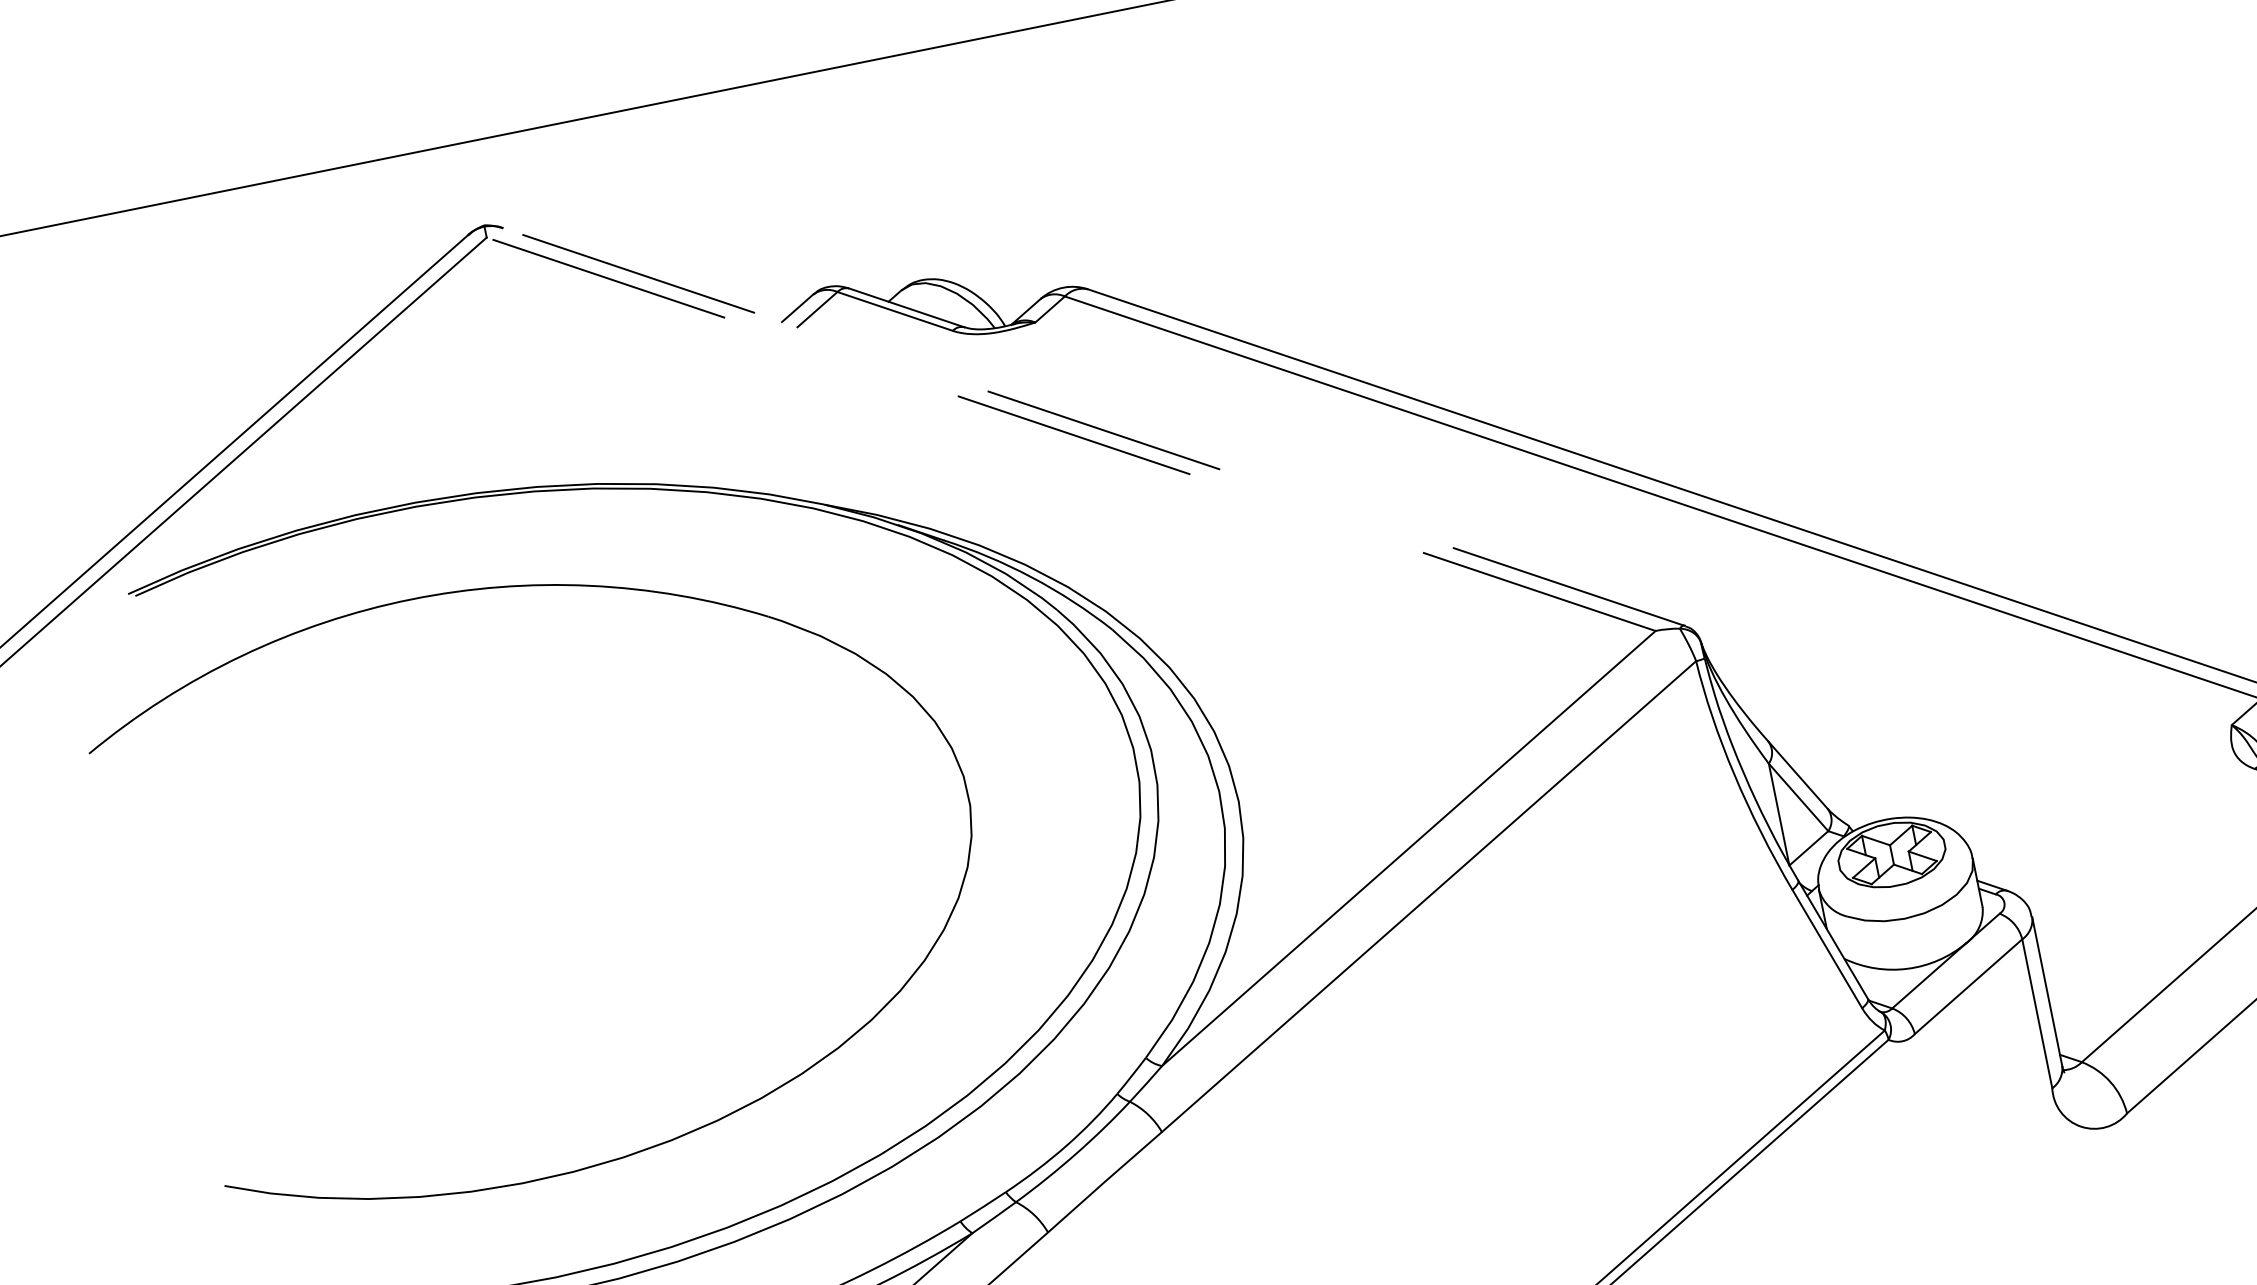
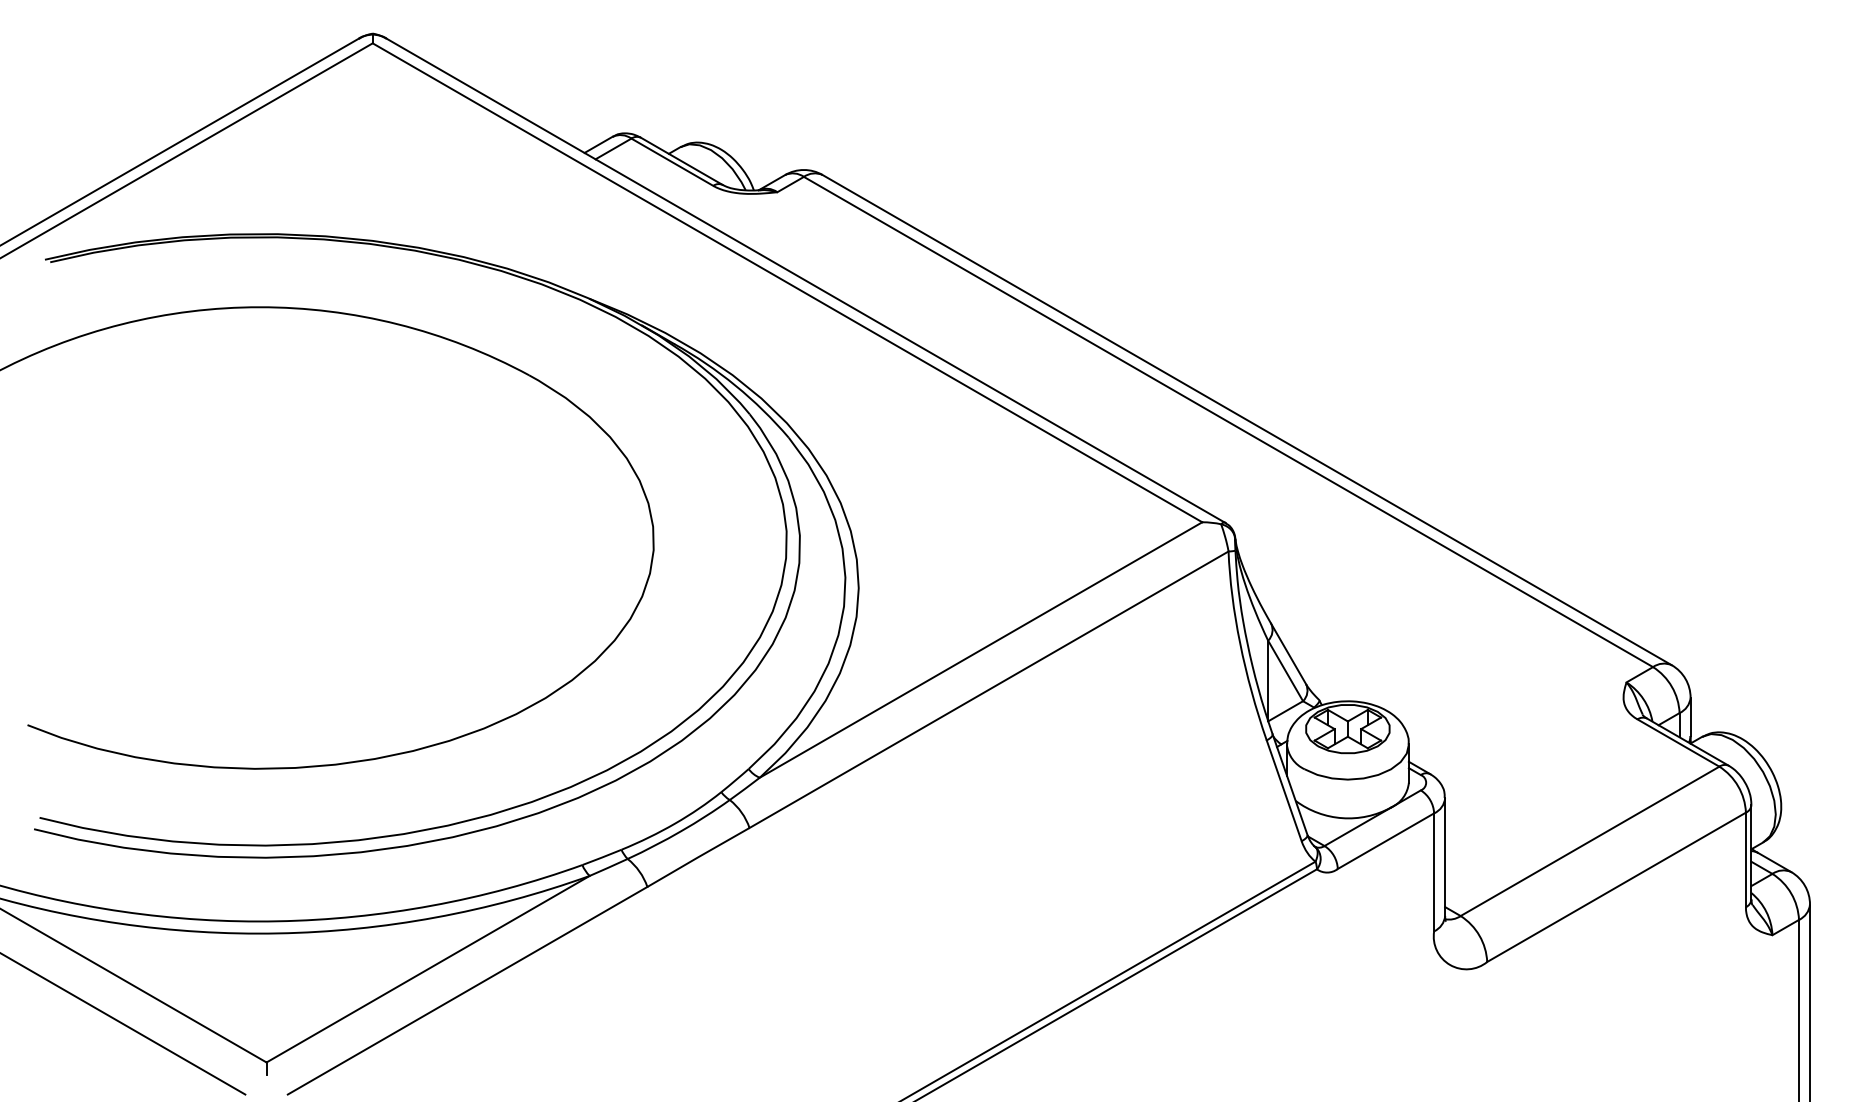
line: (1093, 426) -> (805, 280), dashed -> solid
line: (1071, 433) -> (787, 282), dashed -> solid

